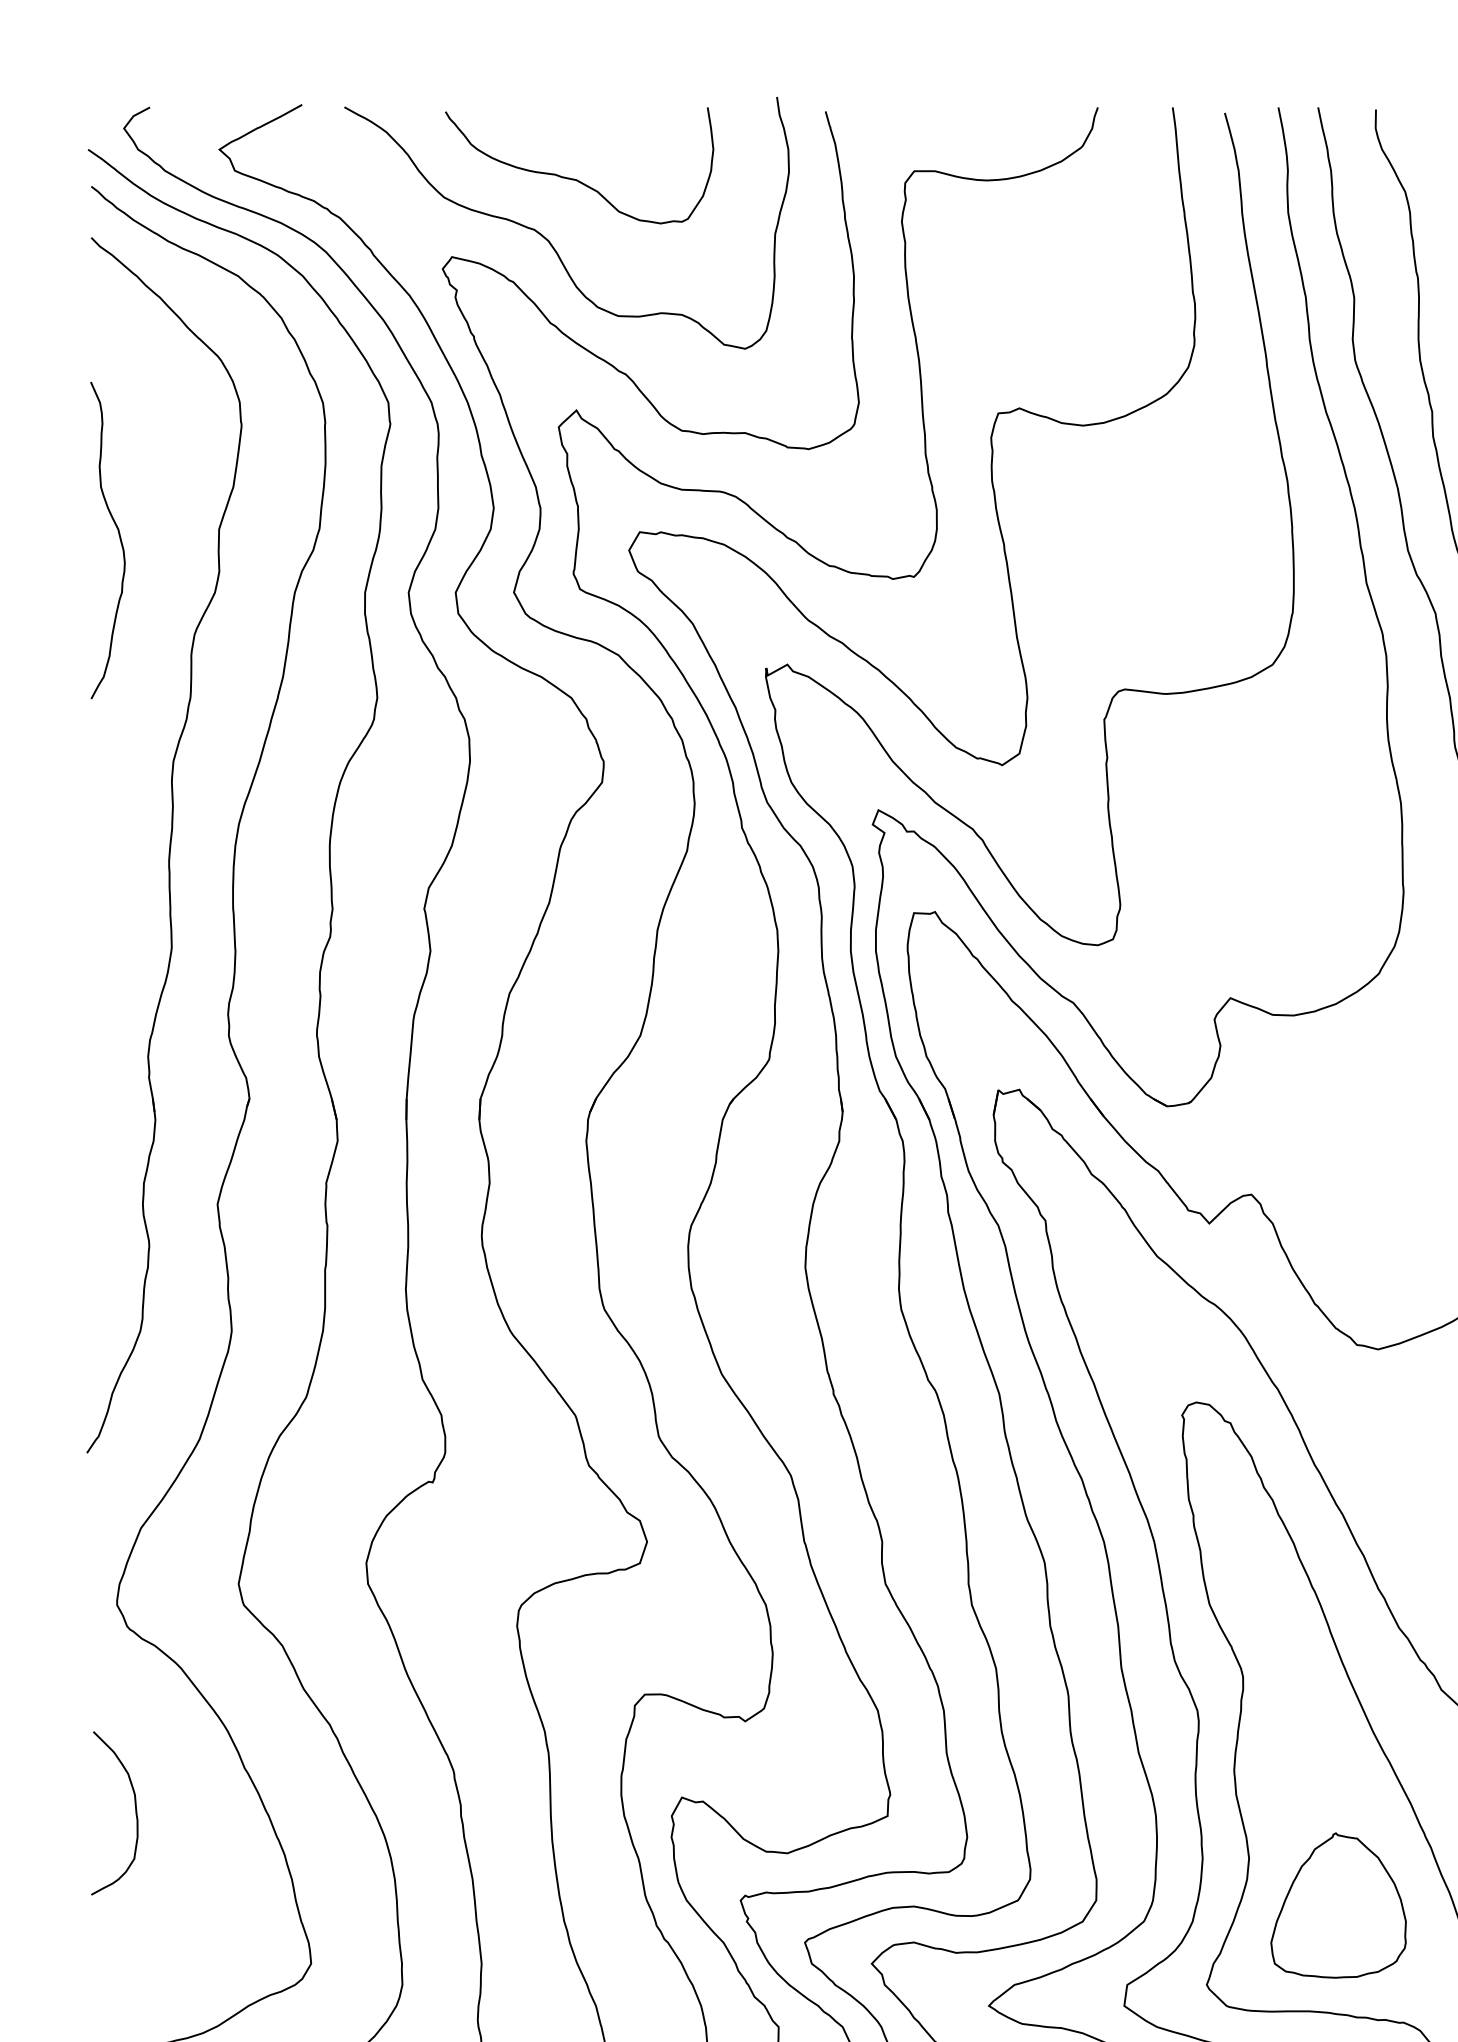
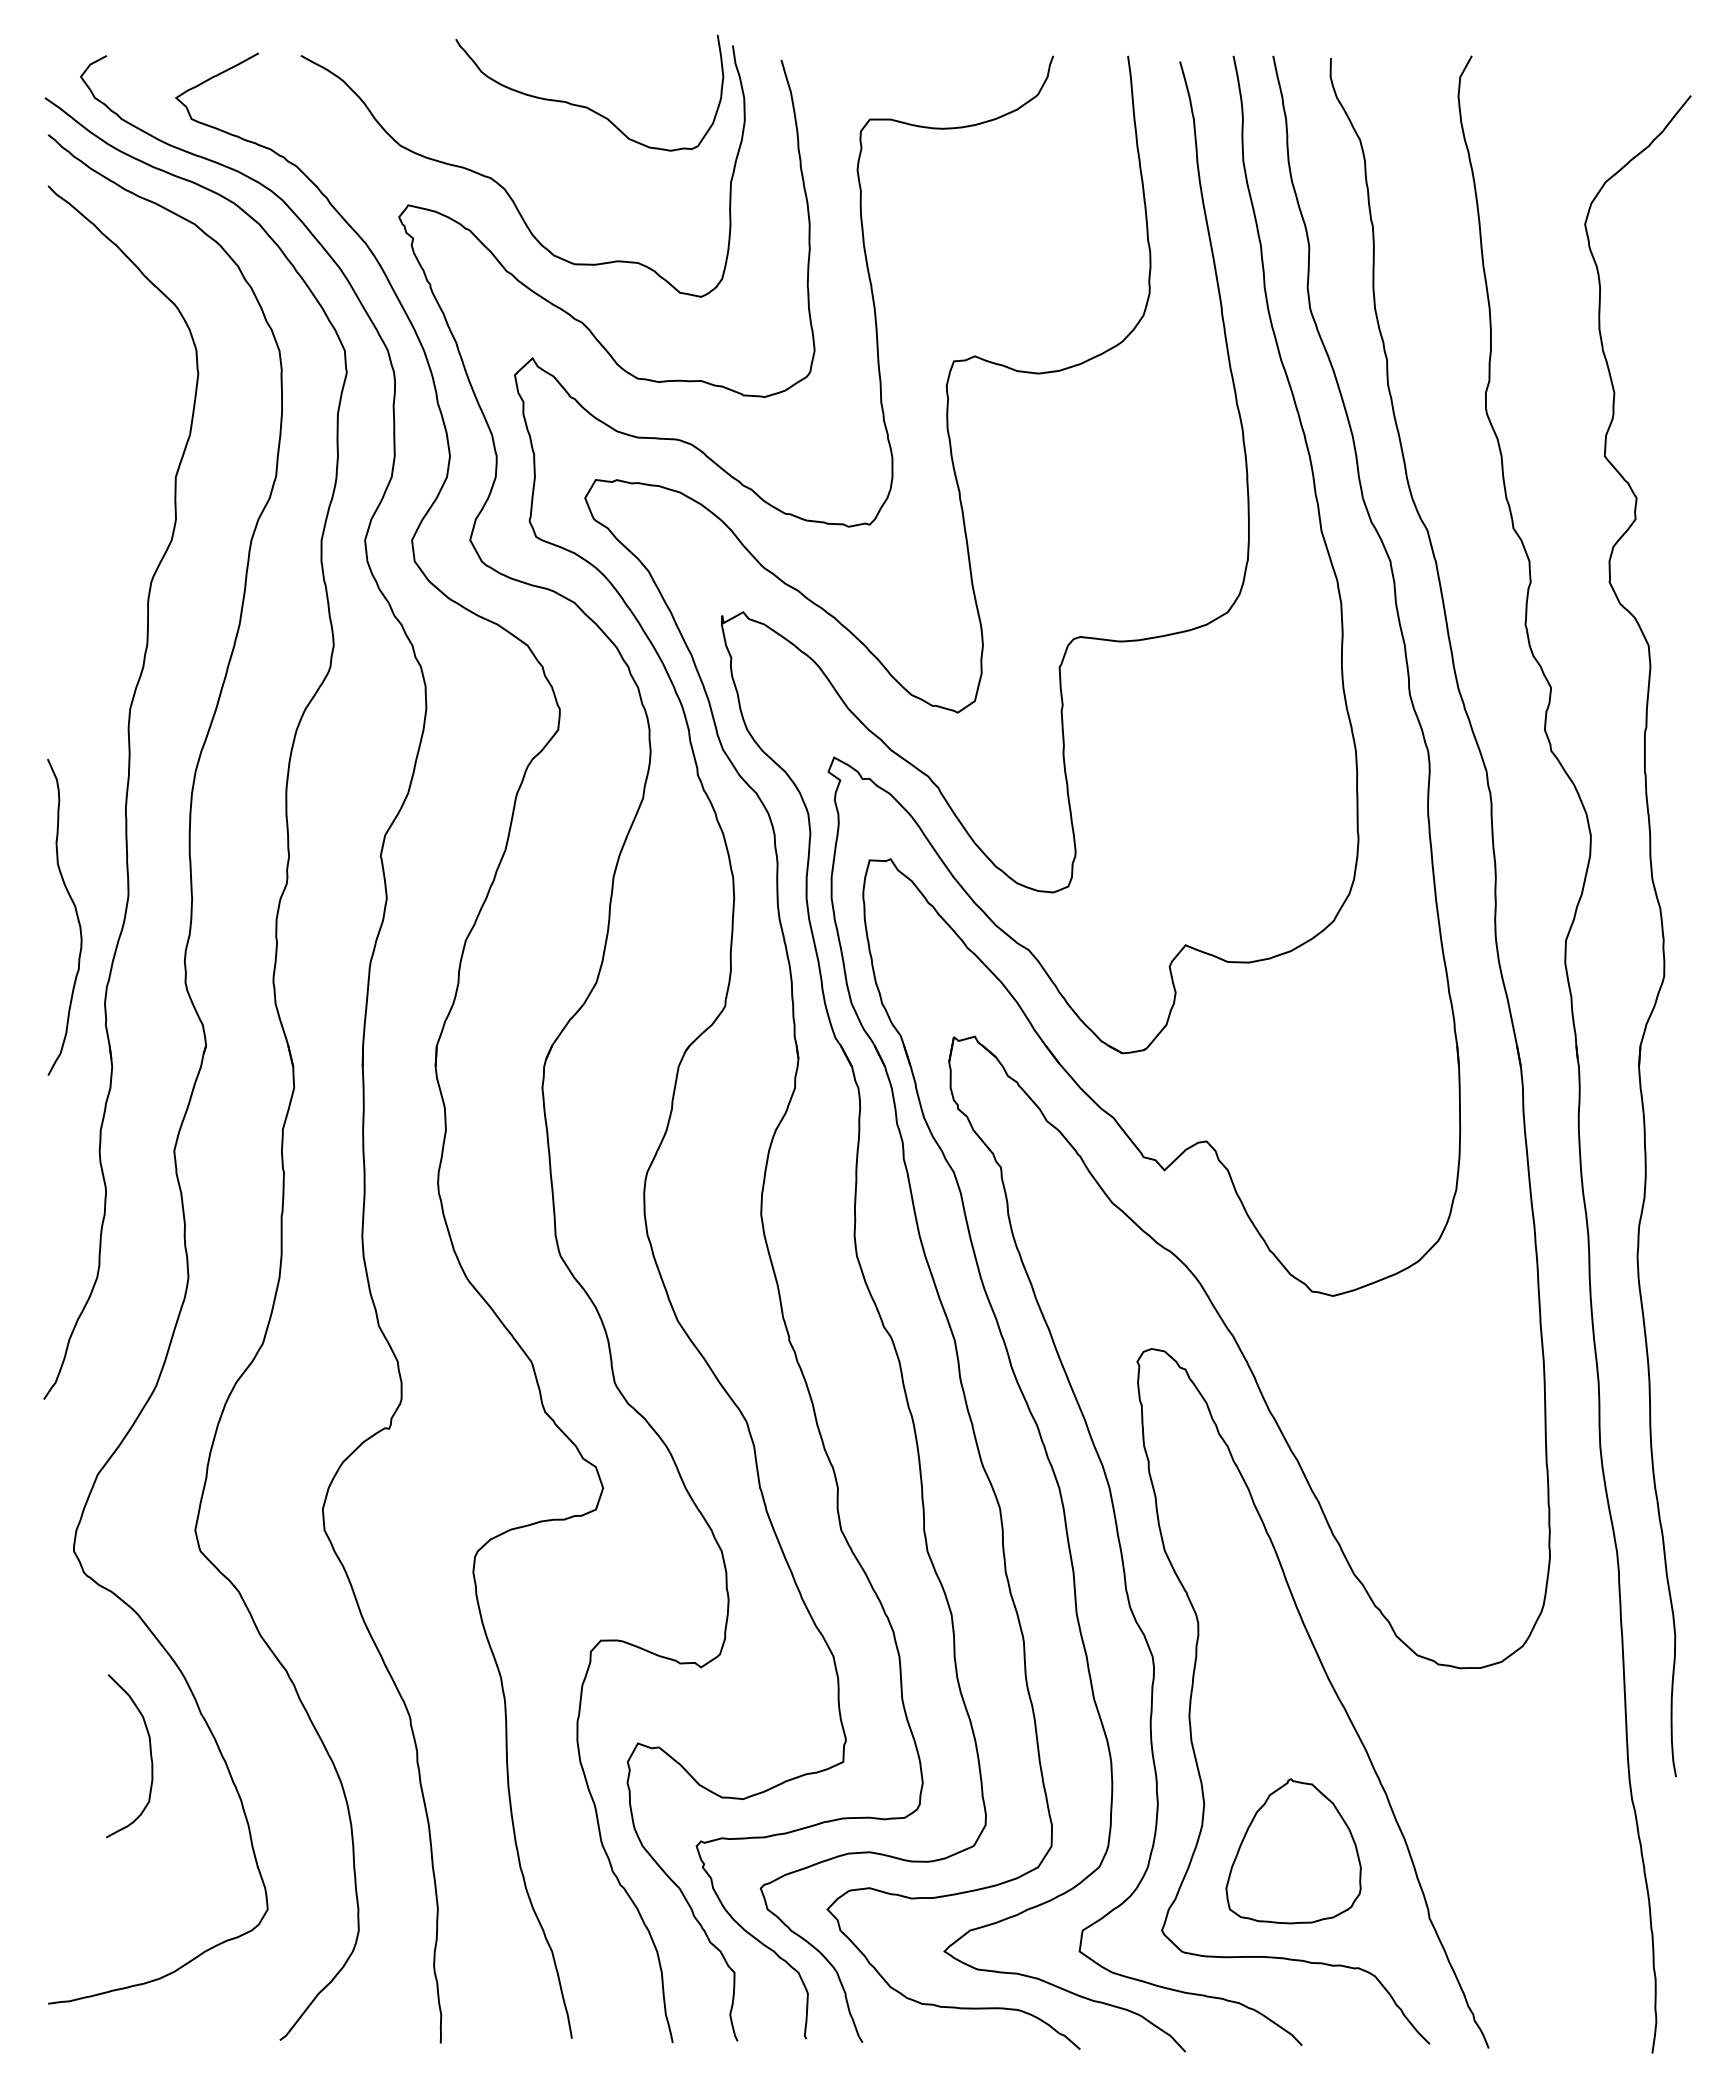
curve: (577, 179) -> (587, 106), moved
curve: (118, 535) -> (75, 912), moved
curve: (134, 1807) -> (149, 1750), moved

